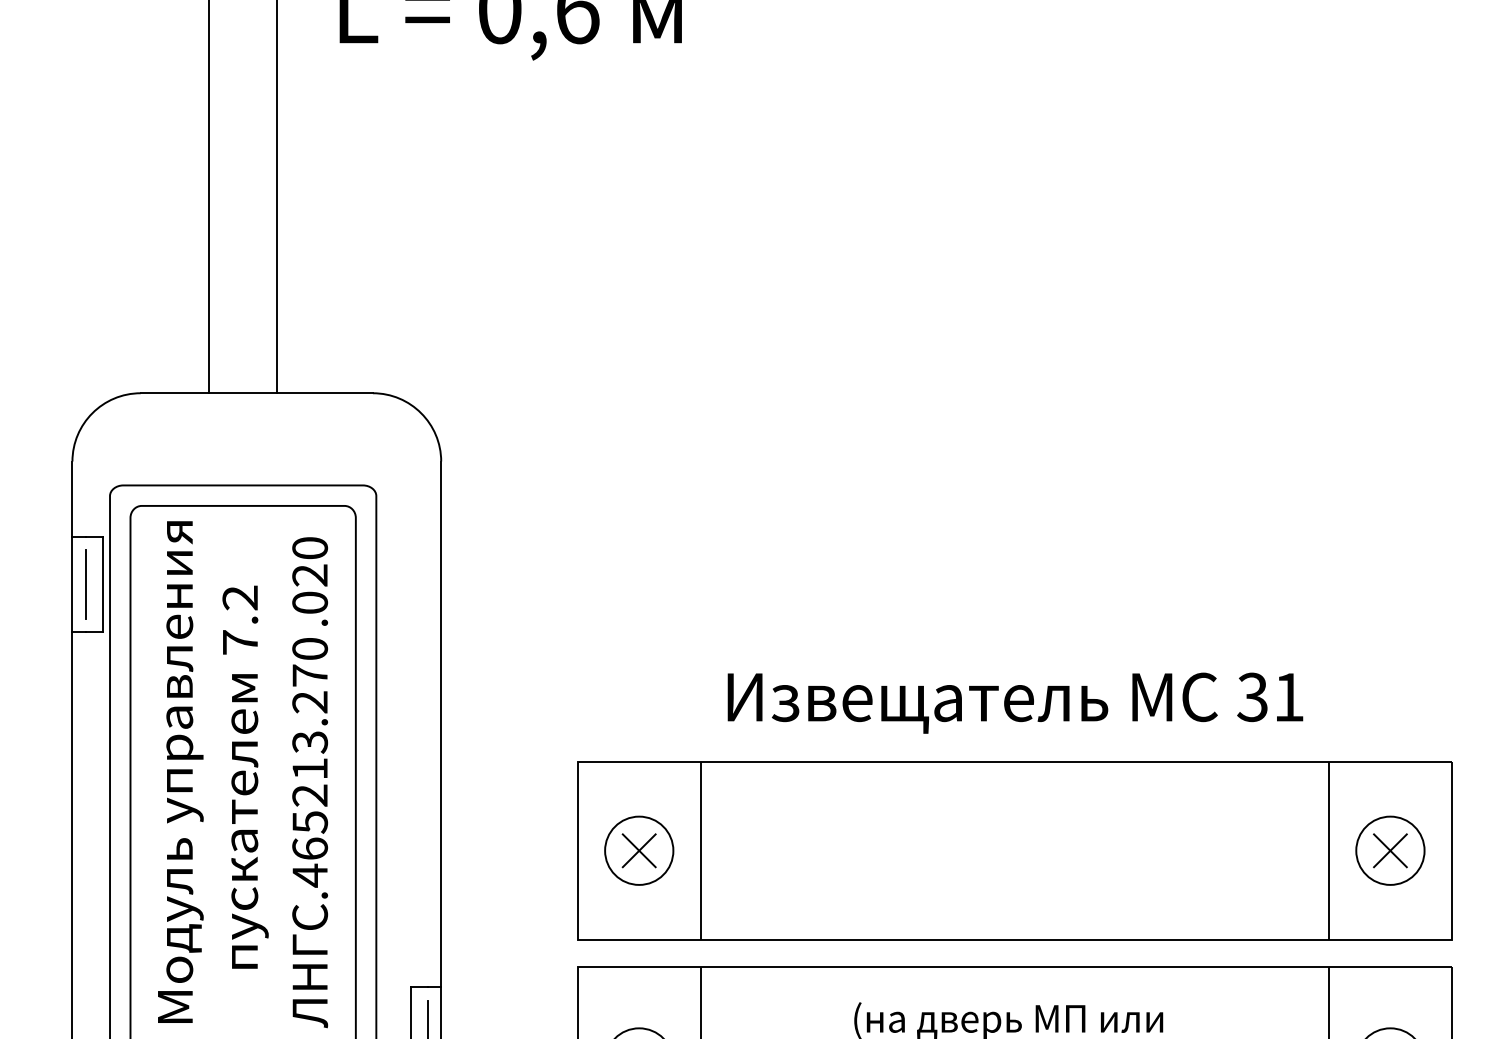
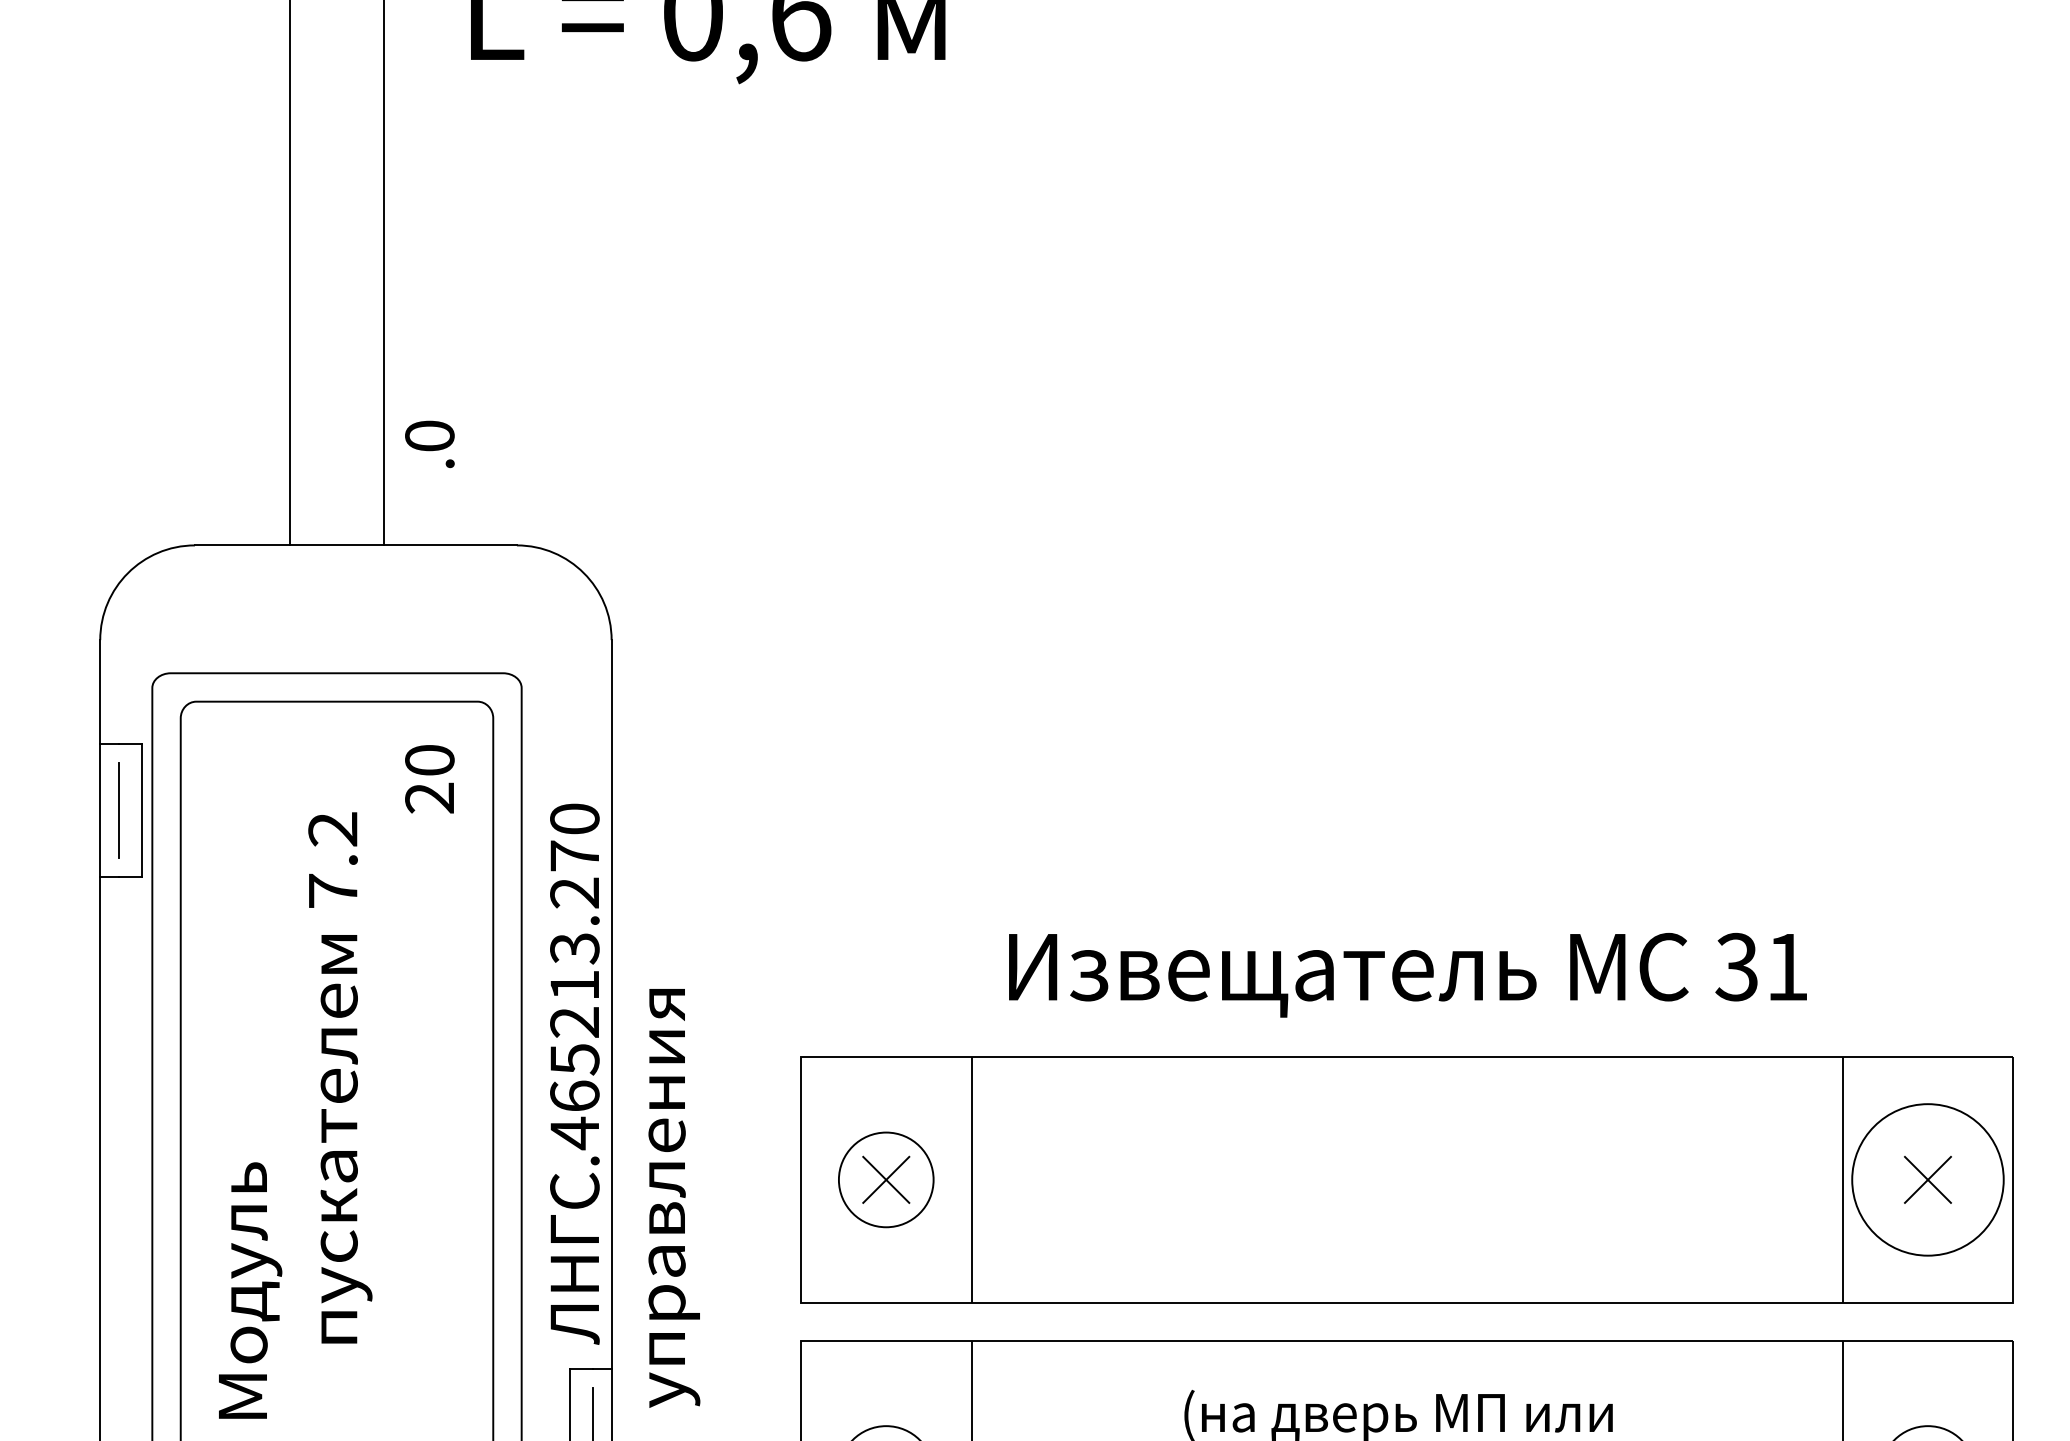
text: (309, 608) -> (429, 444), moved
text: (185, 672) -> (674, 1198), moved
text: (309, 832) -> (574, 1073), moved
circle: (1390, 850) -> (1927, 1179), size x1.6

